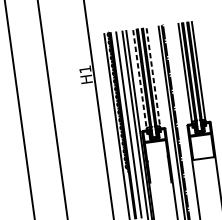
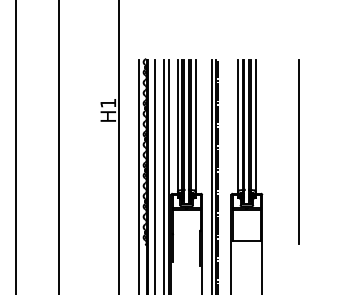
line: (153, 77) -> (195, 126), dashed -> solid
line: (139, 79) -> (177, 126), dashed -> solid

